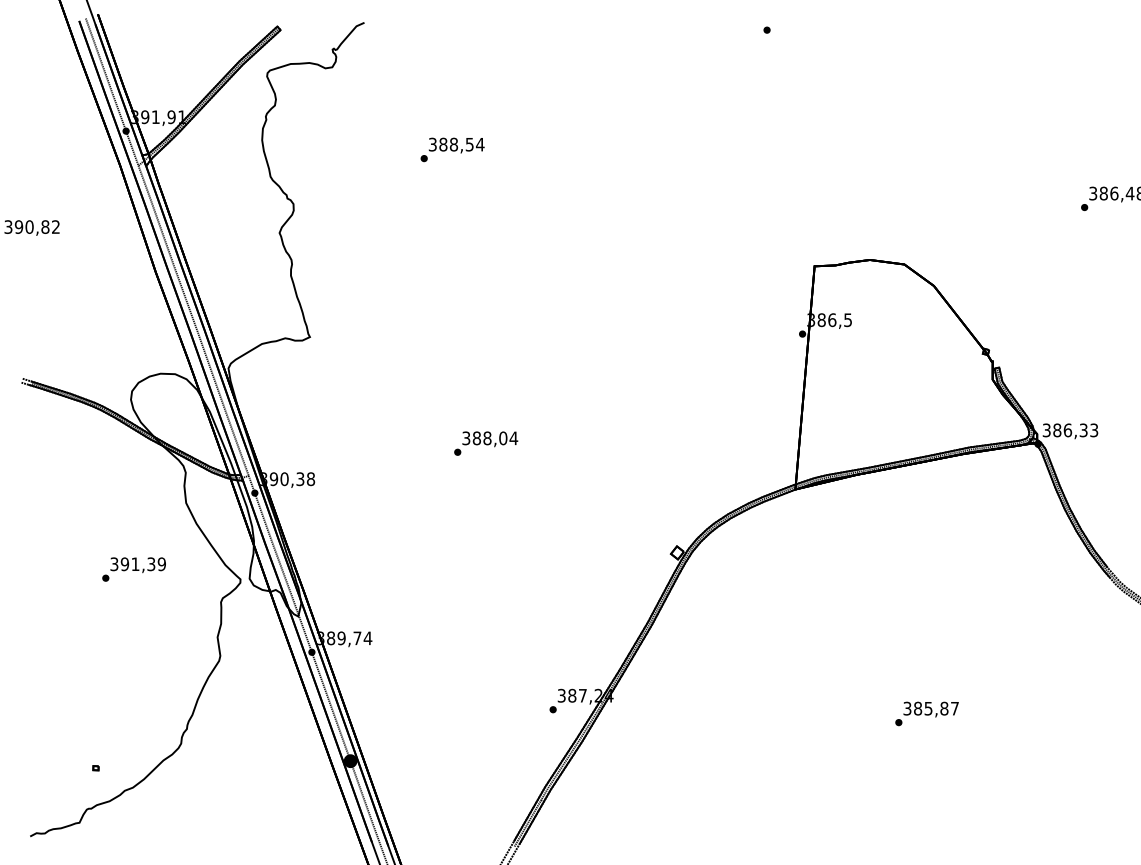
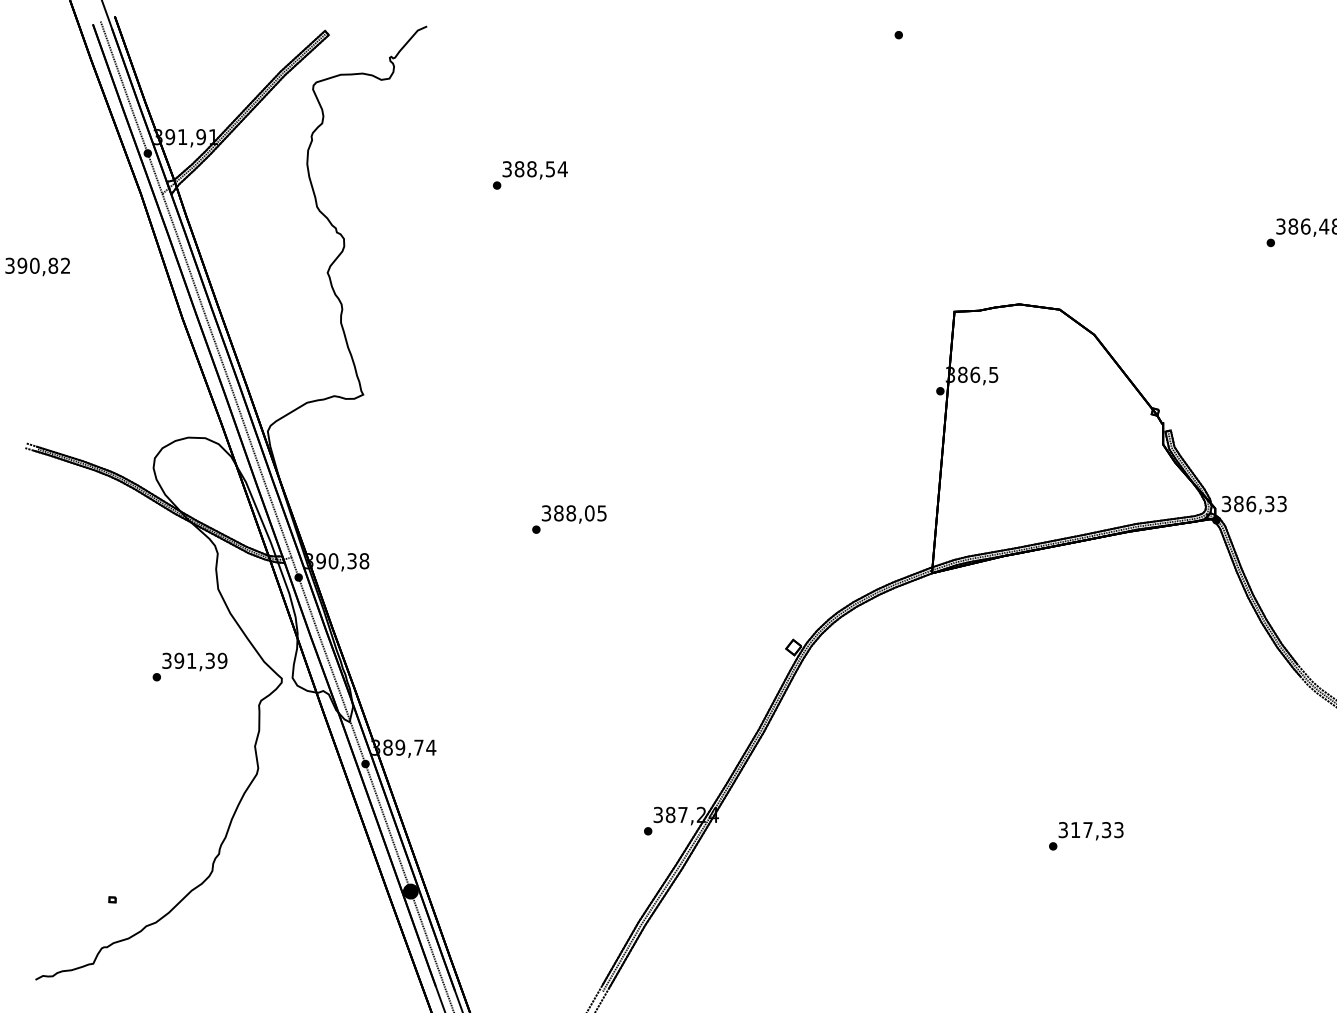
text: (513, 438) -> (601, 513), 388,04 -> 388,05
text: (133, 569) -> (189, 667), moved
text: (936, 708) -> (1097, 829), 385,87 -> 317,33

